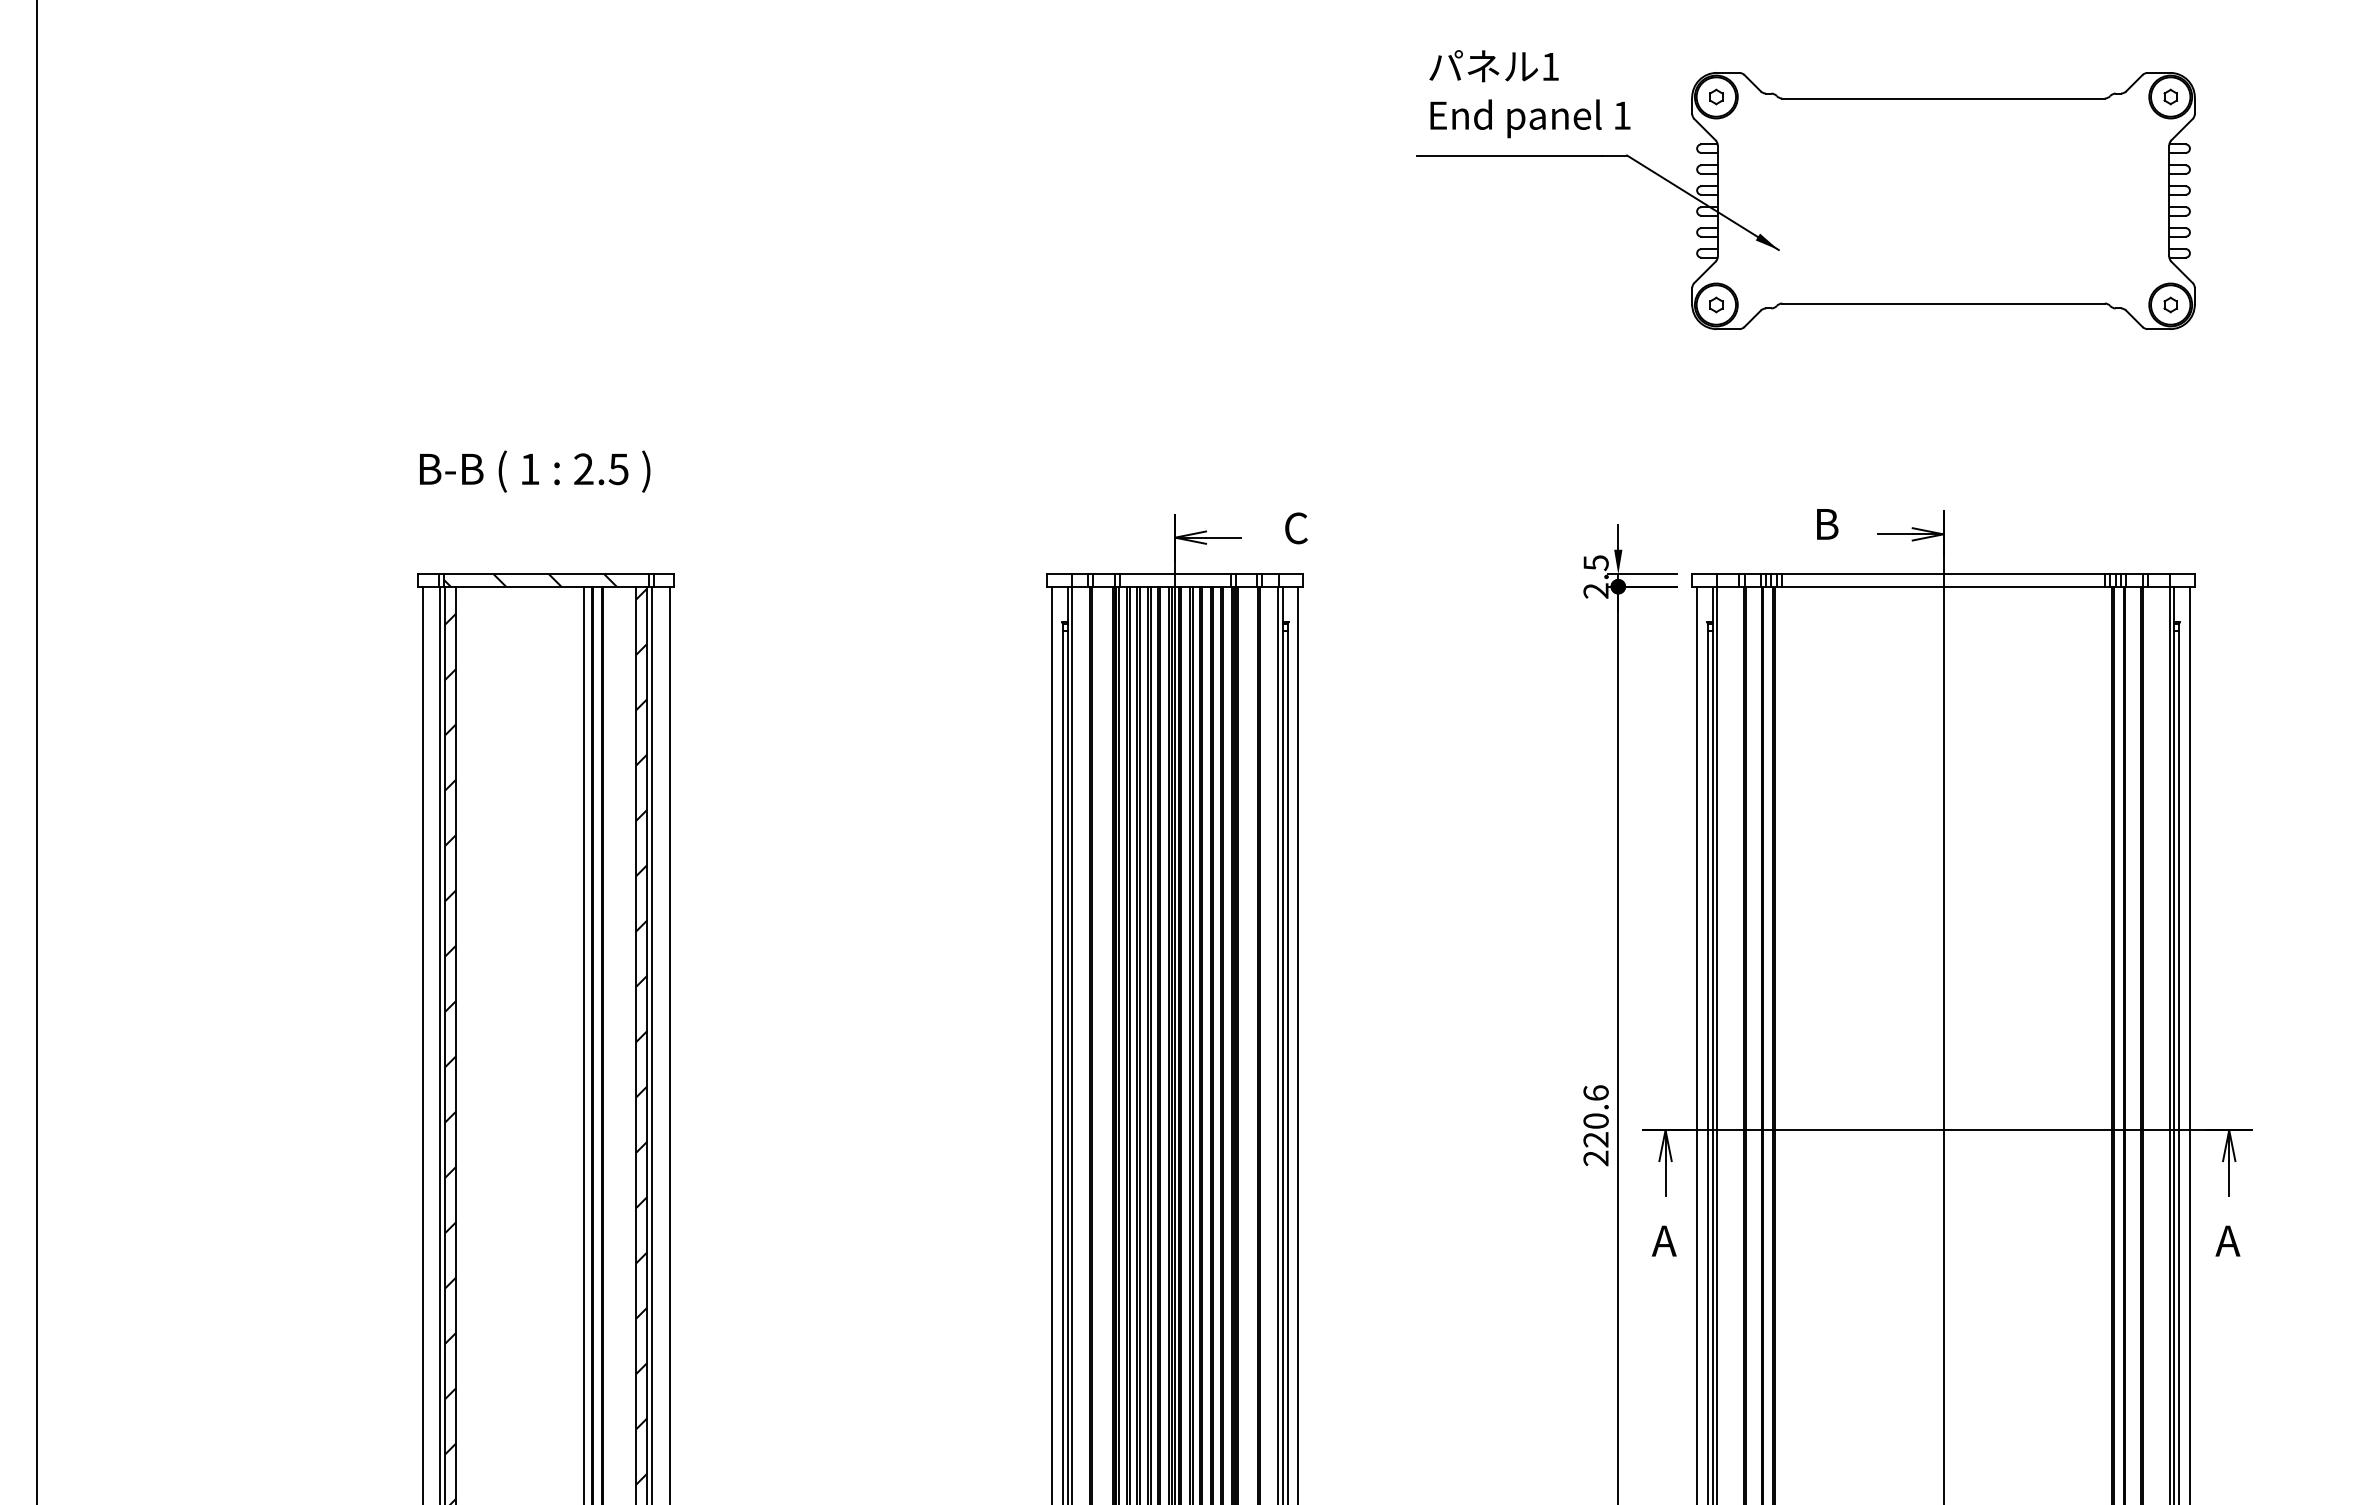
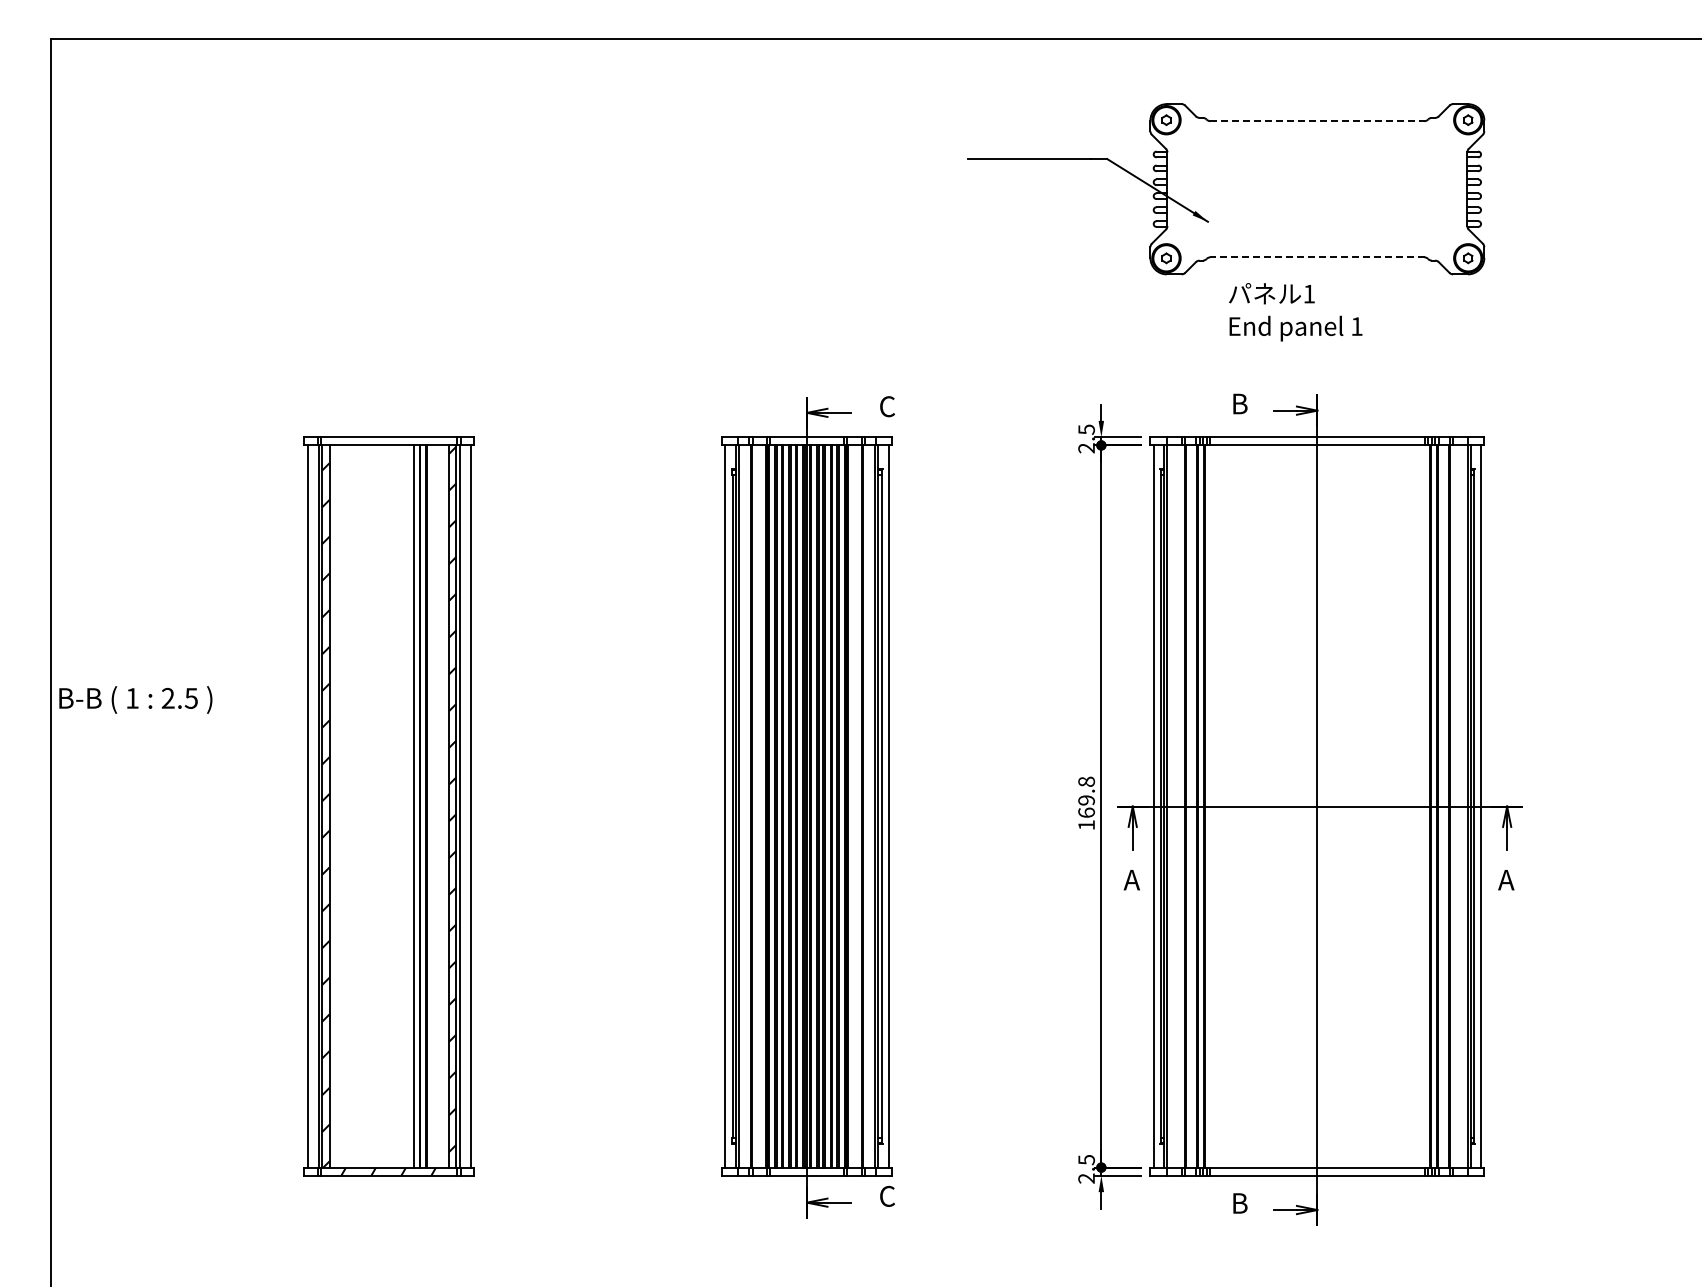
text: (1529, 94) -> (1295, 312), moved
line: (1943, 99) -> (1317, 121), solid -> dashed
line: (1942, 303) -> (1316, 257), solid -> dashed
text: (534, 470) -> (135, 699), moved
hatch: (530, 580) -> (378, 441), removed
text: (1595, 1125) -> (1086, 803), 220.6 -> 169.8

